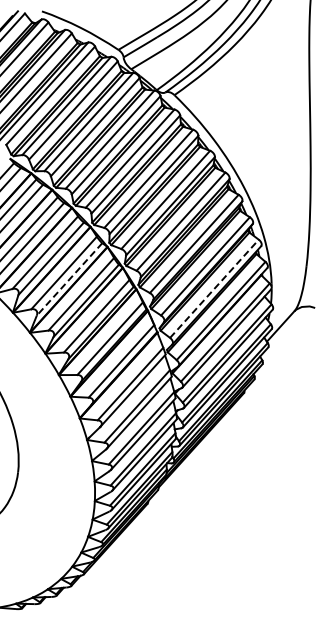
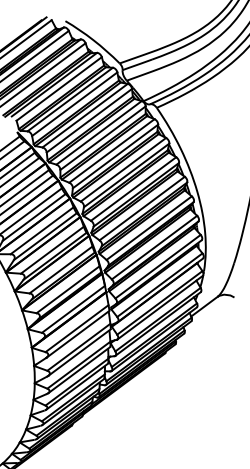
line: (69, 279) -> (45, 236), dashed -> solid
line: (214, 288) -> (158, 266), dashed -> solid

